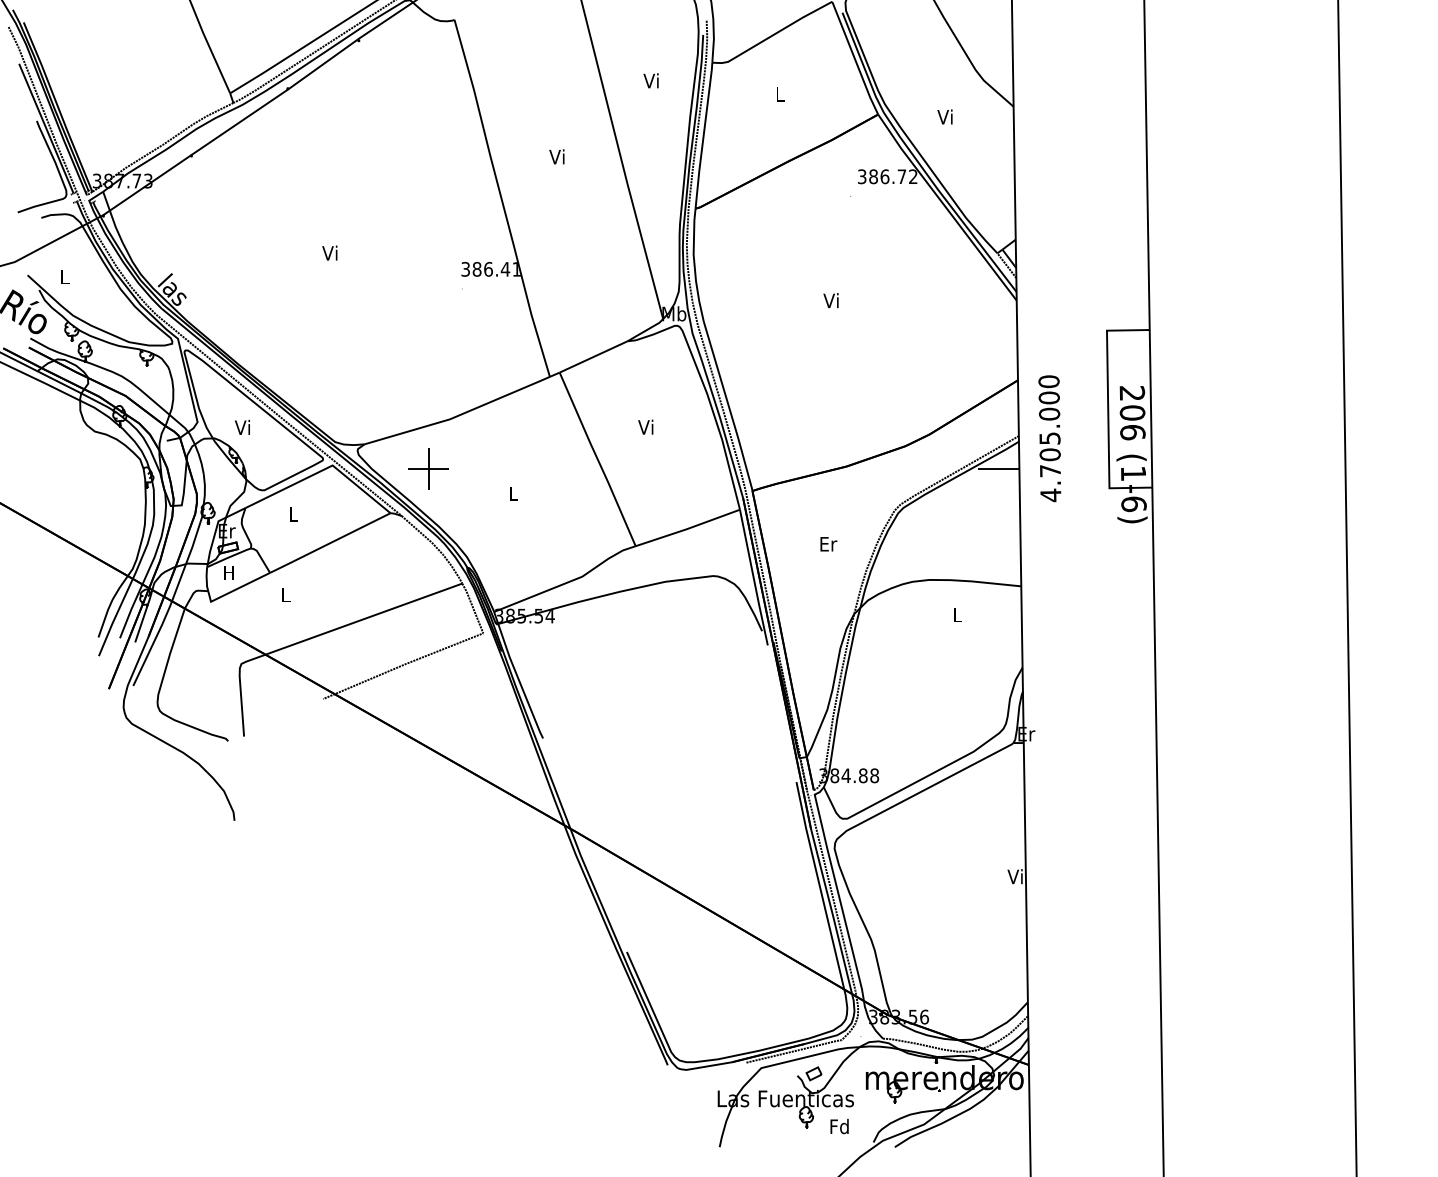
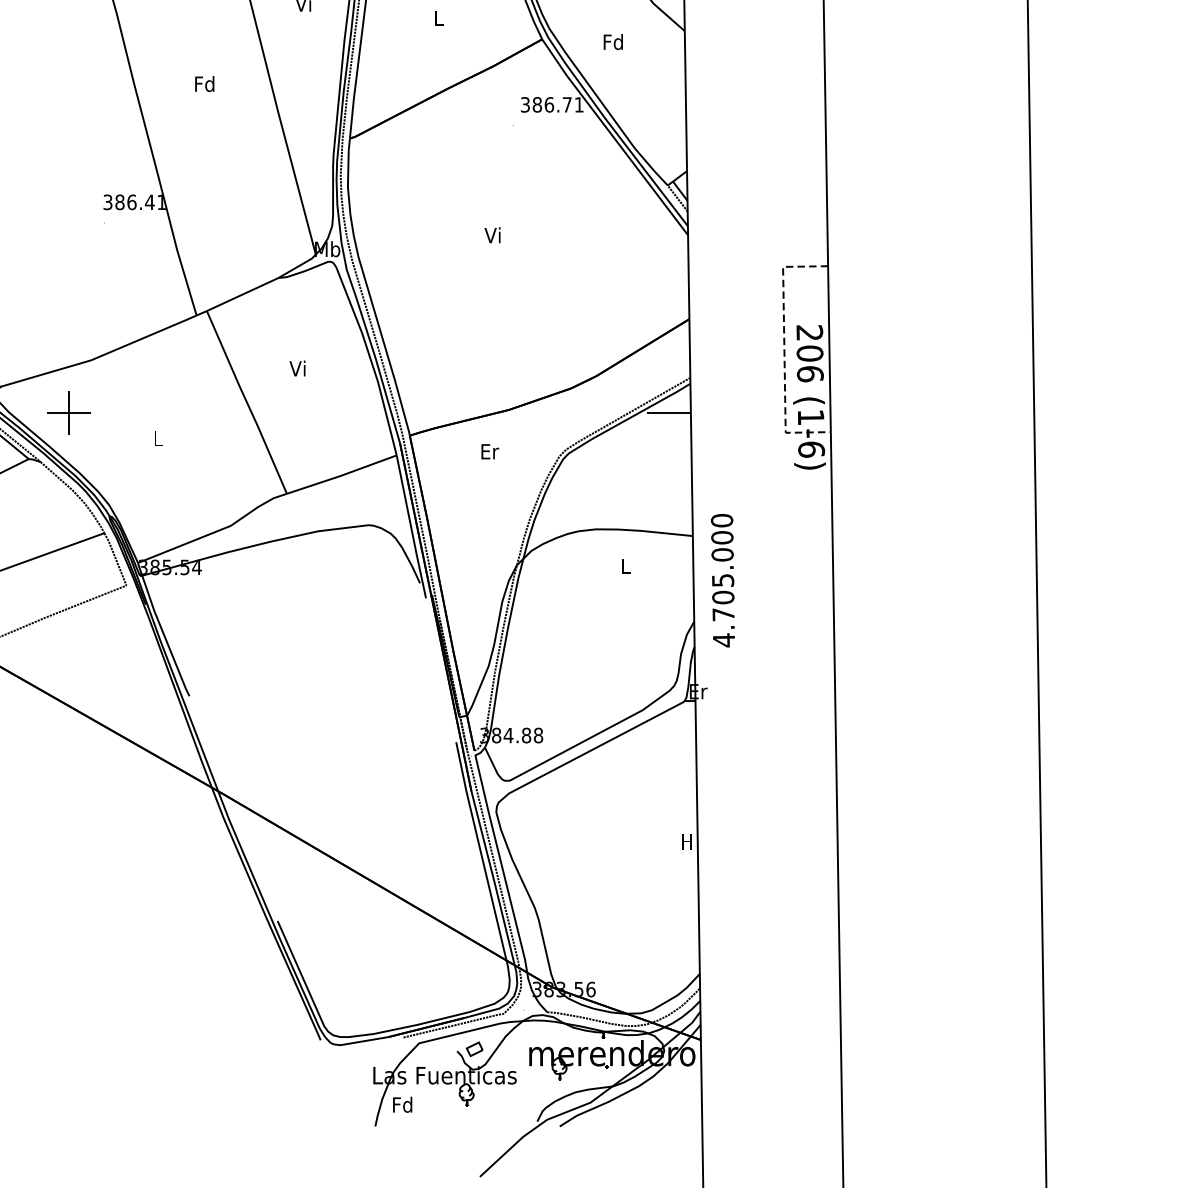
text: (945, 116) -> (613, 41), Vi -> Fd
text: (557, 156) -> (204, 83), Vi -> Fd
text: (913, 176) -> (579, 104), 386.72 -> 386.71
line: (1108, 409) -> (784, 349), solid -> dashed
text: (1049, 438) -> (722, 580), moved
text: (828, 544) -> (489, 452), moved
text: (1014, 876) -> (685, 841), Vi -> H
text: (839, 1126) -> (402, 1104), moved

